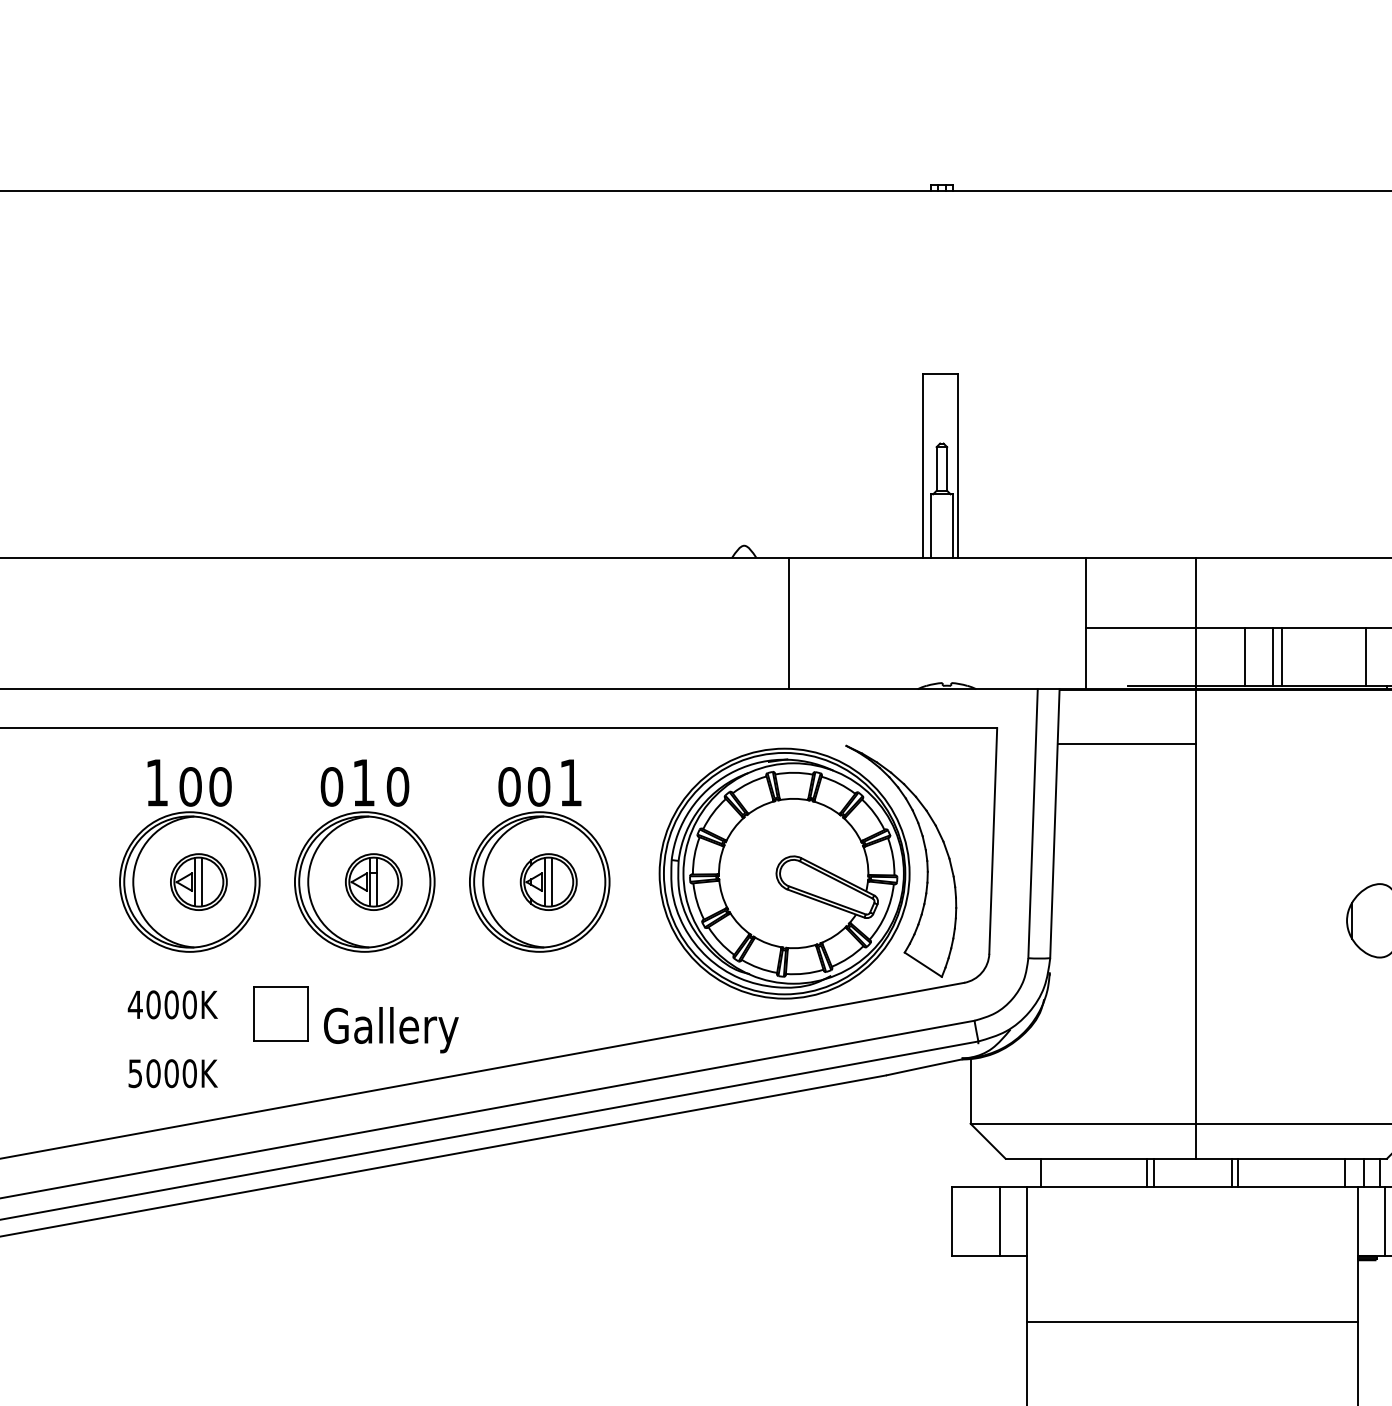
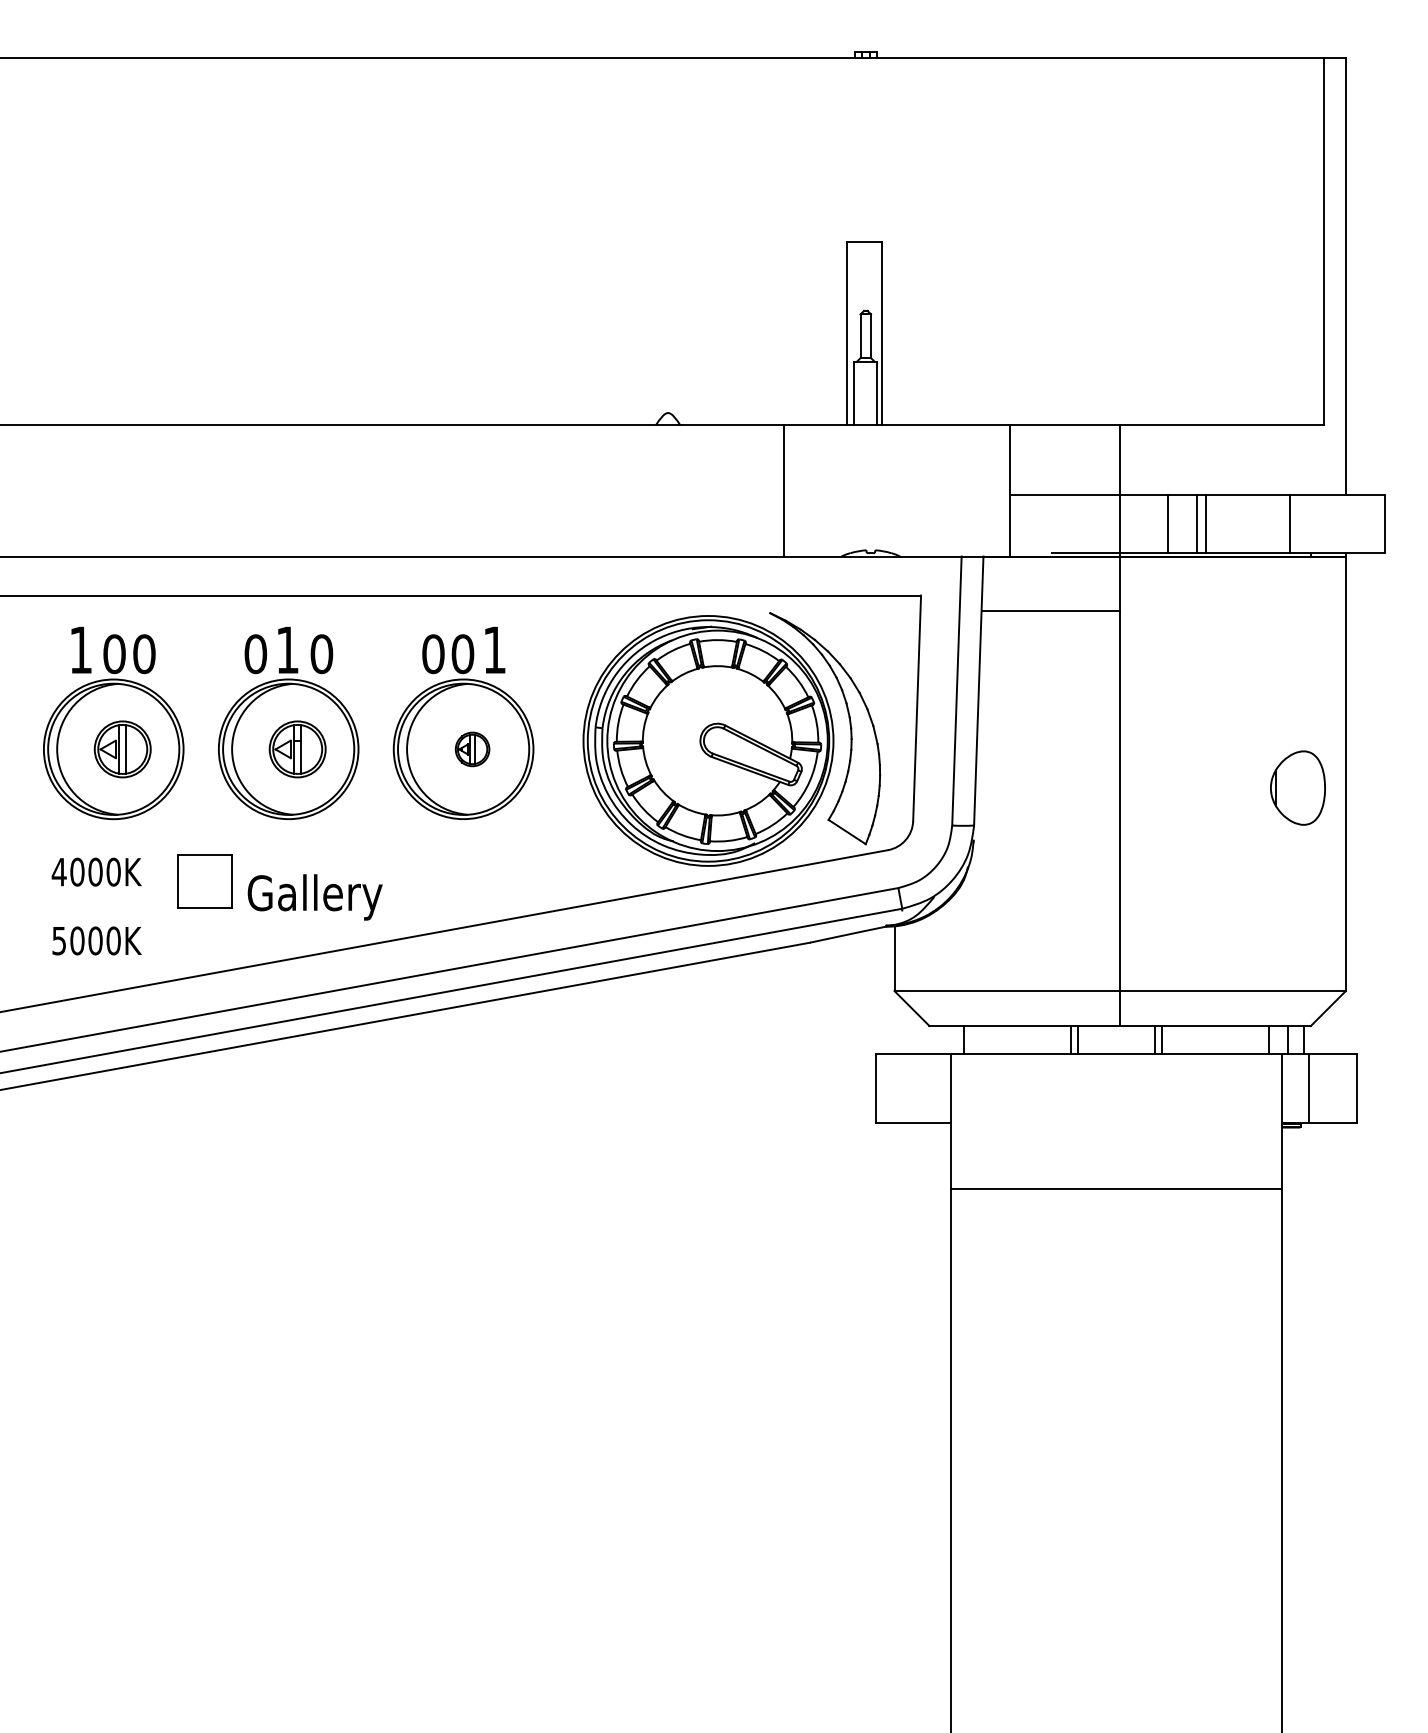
line: (788, 623) -> (783, 490), moved
part: (548, 882) -> (472, 749), size x0.6
line: (999, 1221) -> (923, 1088), removed

